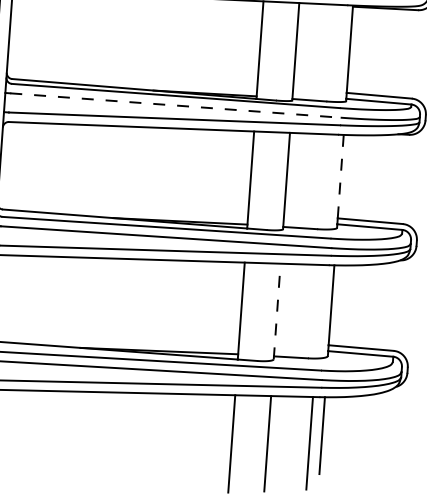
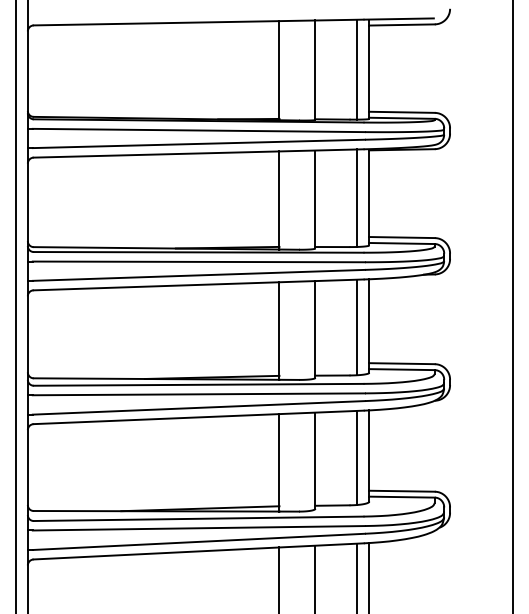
line: (337, 52) -> (357, 197), added
line: (176, 105) -> (199, 261), dashed -> solid
line: (340, 176) -> (369, 321), dashed -> solid
line: (328, 182) -> (357, 327), added
line: (277, 311) -> (315, 460), dashed -> solid
line: (319, 311) -> (357, 457), added

